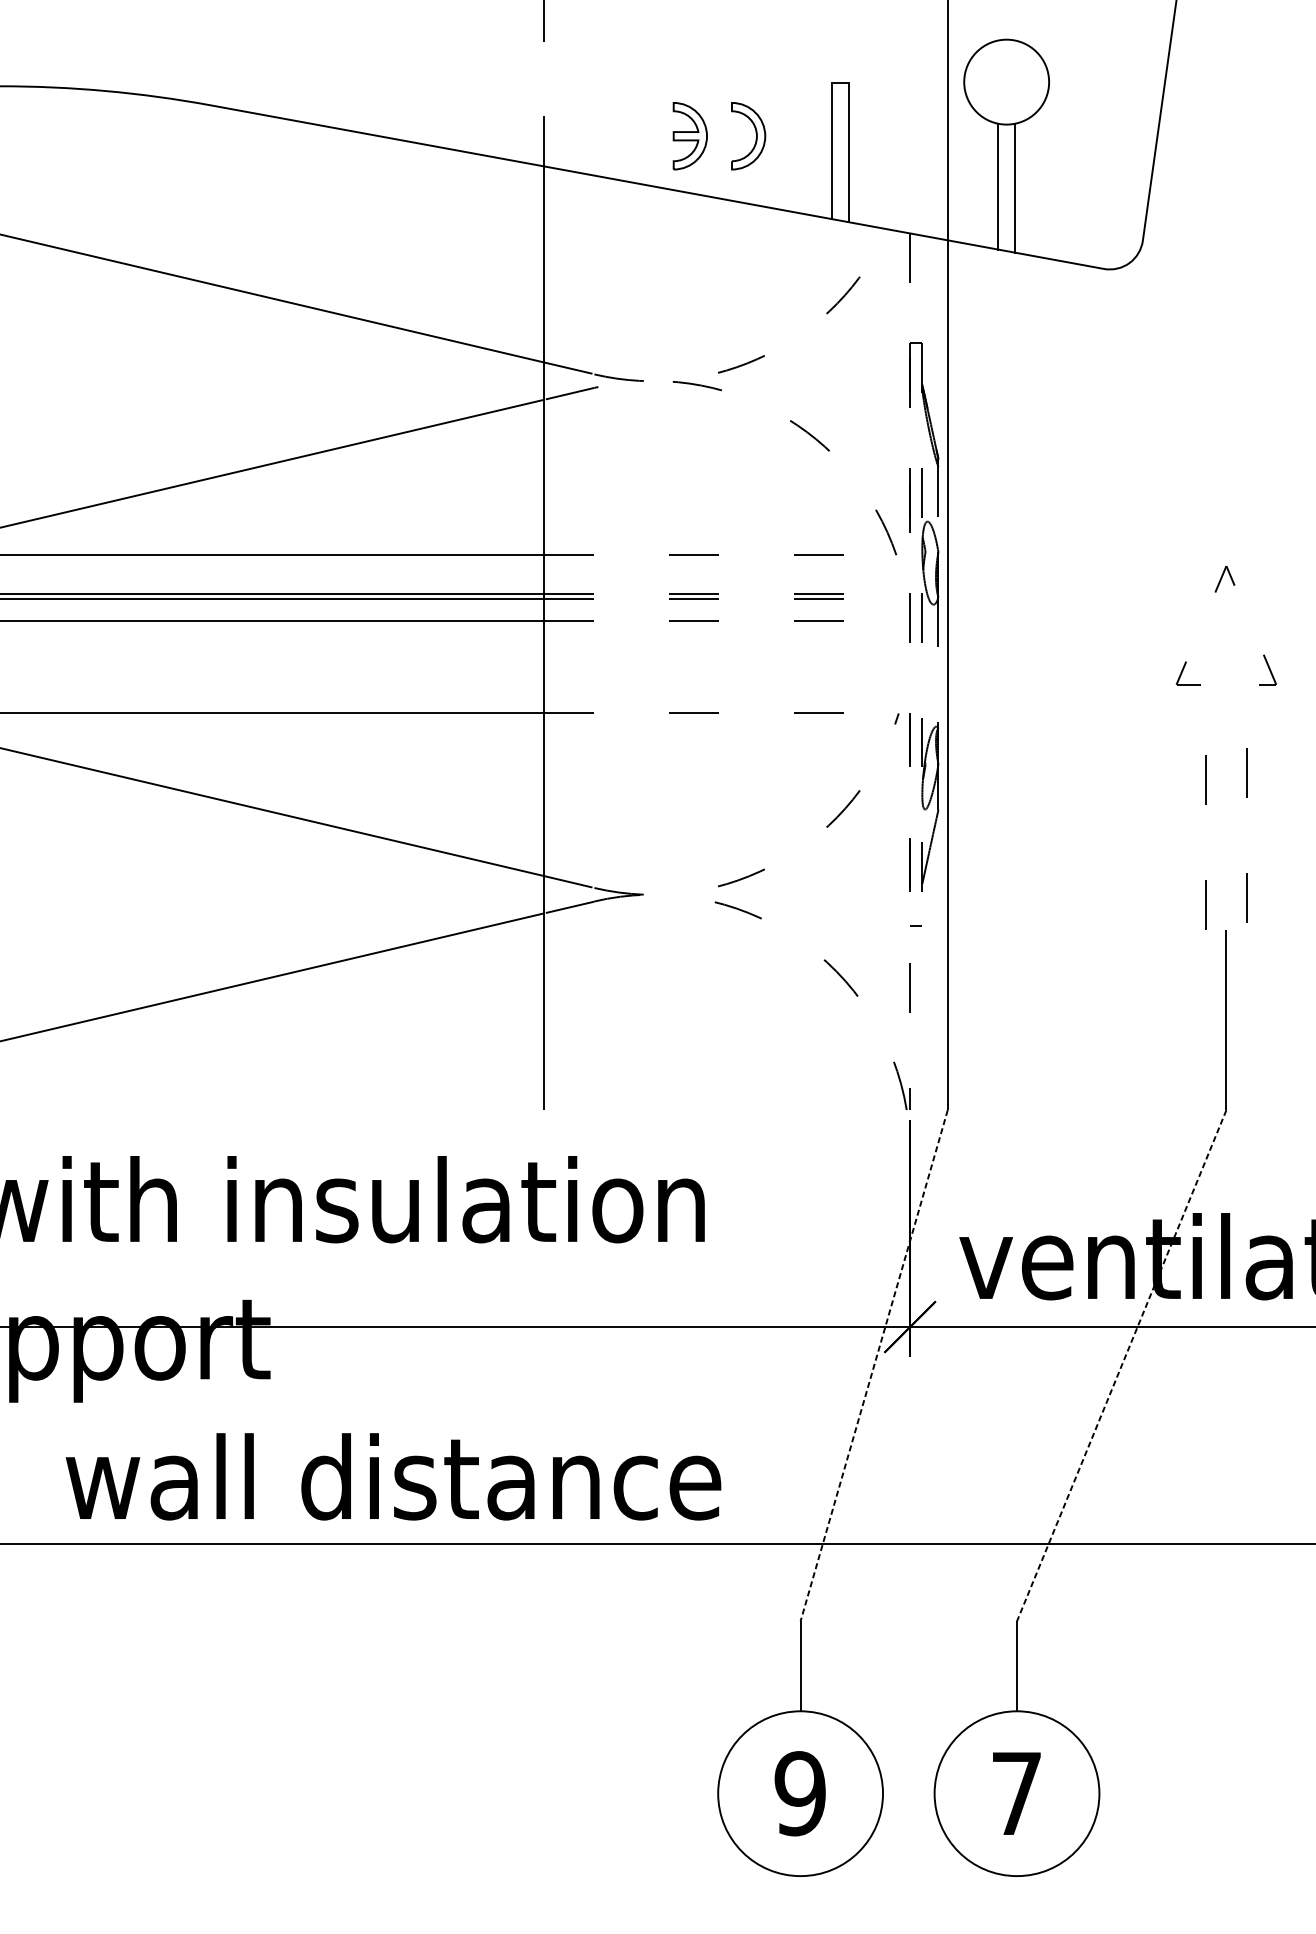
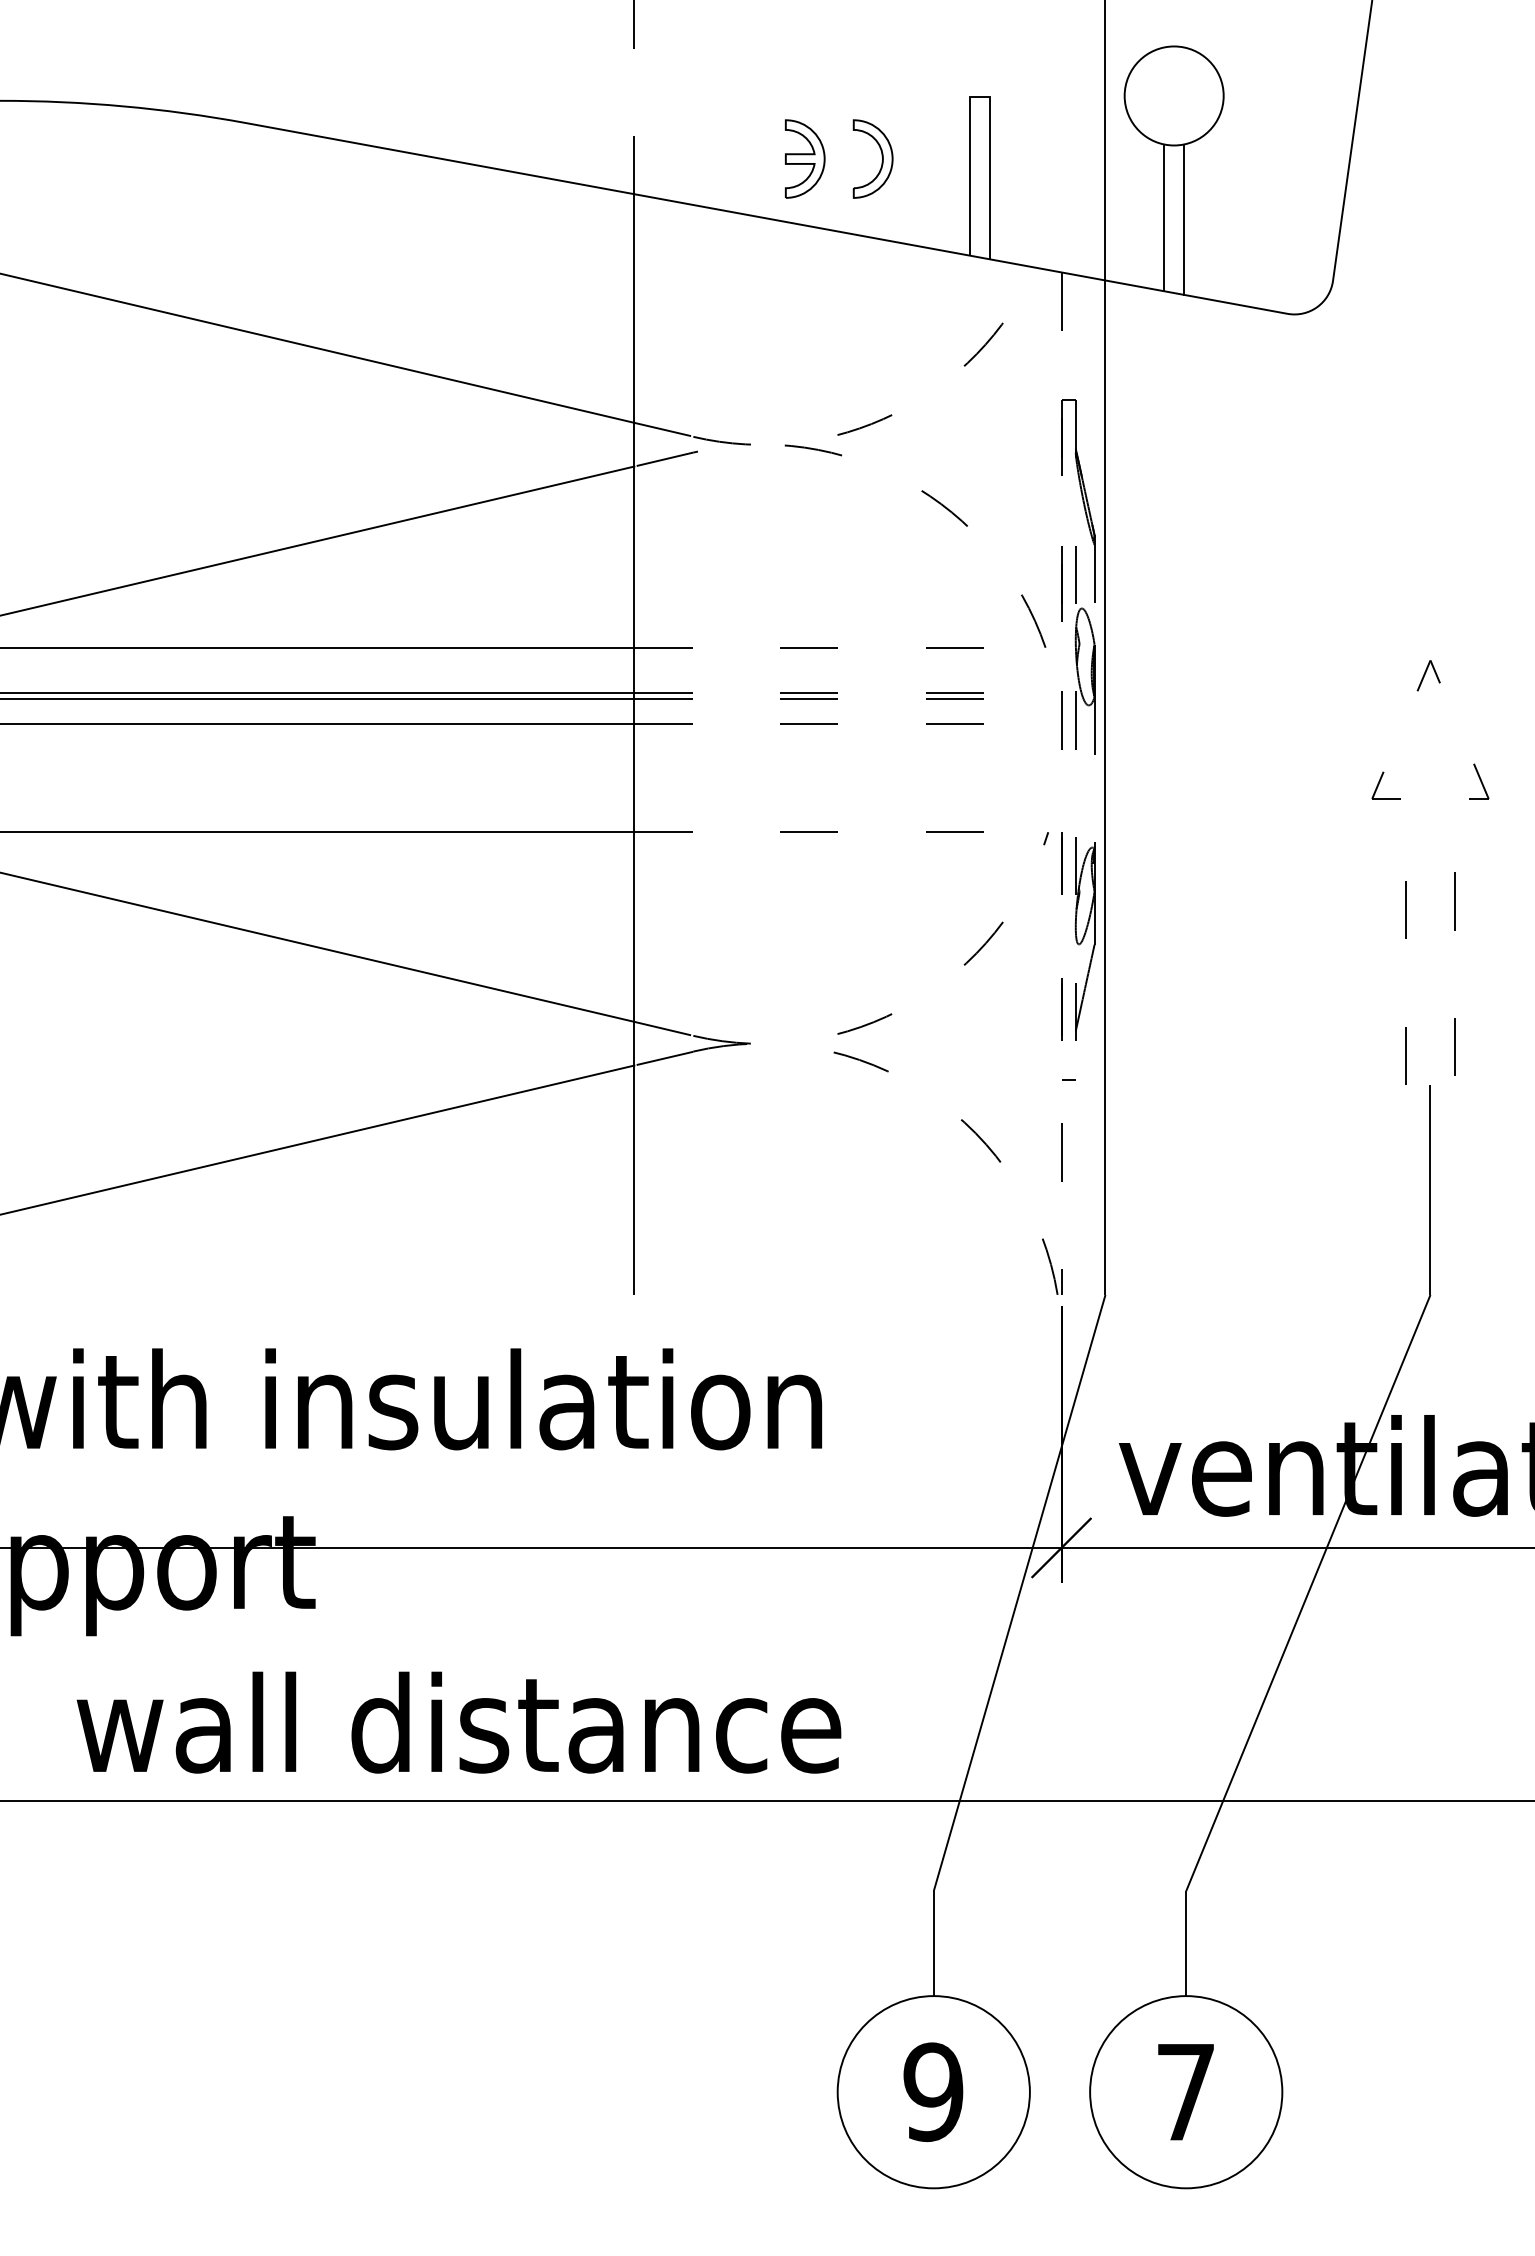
line: (874, 1366) -> (1019, 1593), dashed -> solid
line: (1121, 1366) -> (1308, 1593), dashed -> solid

